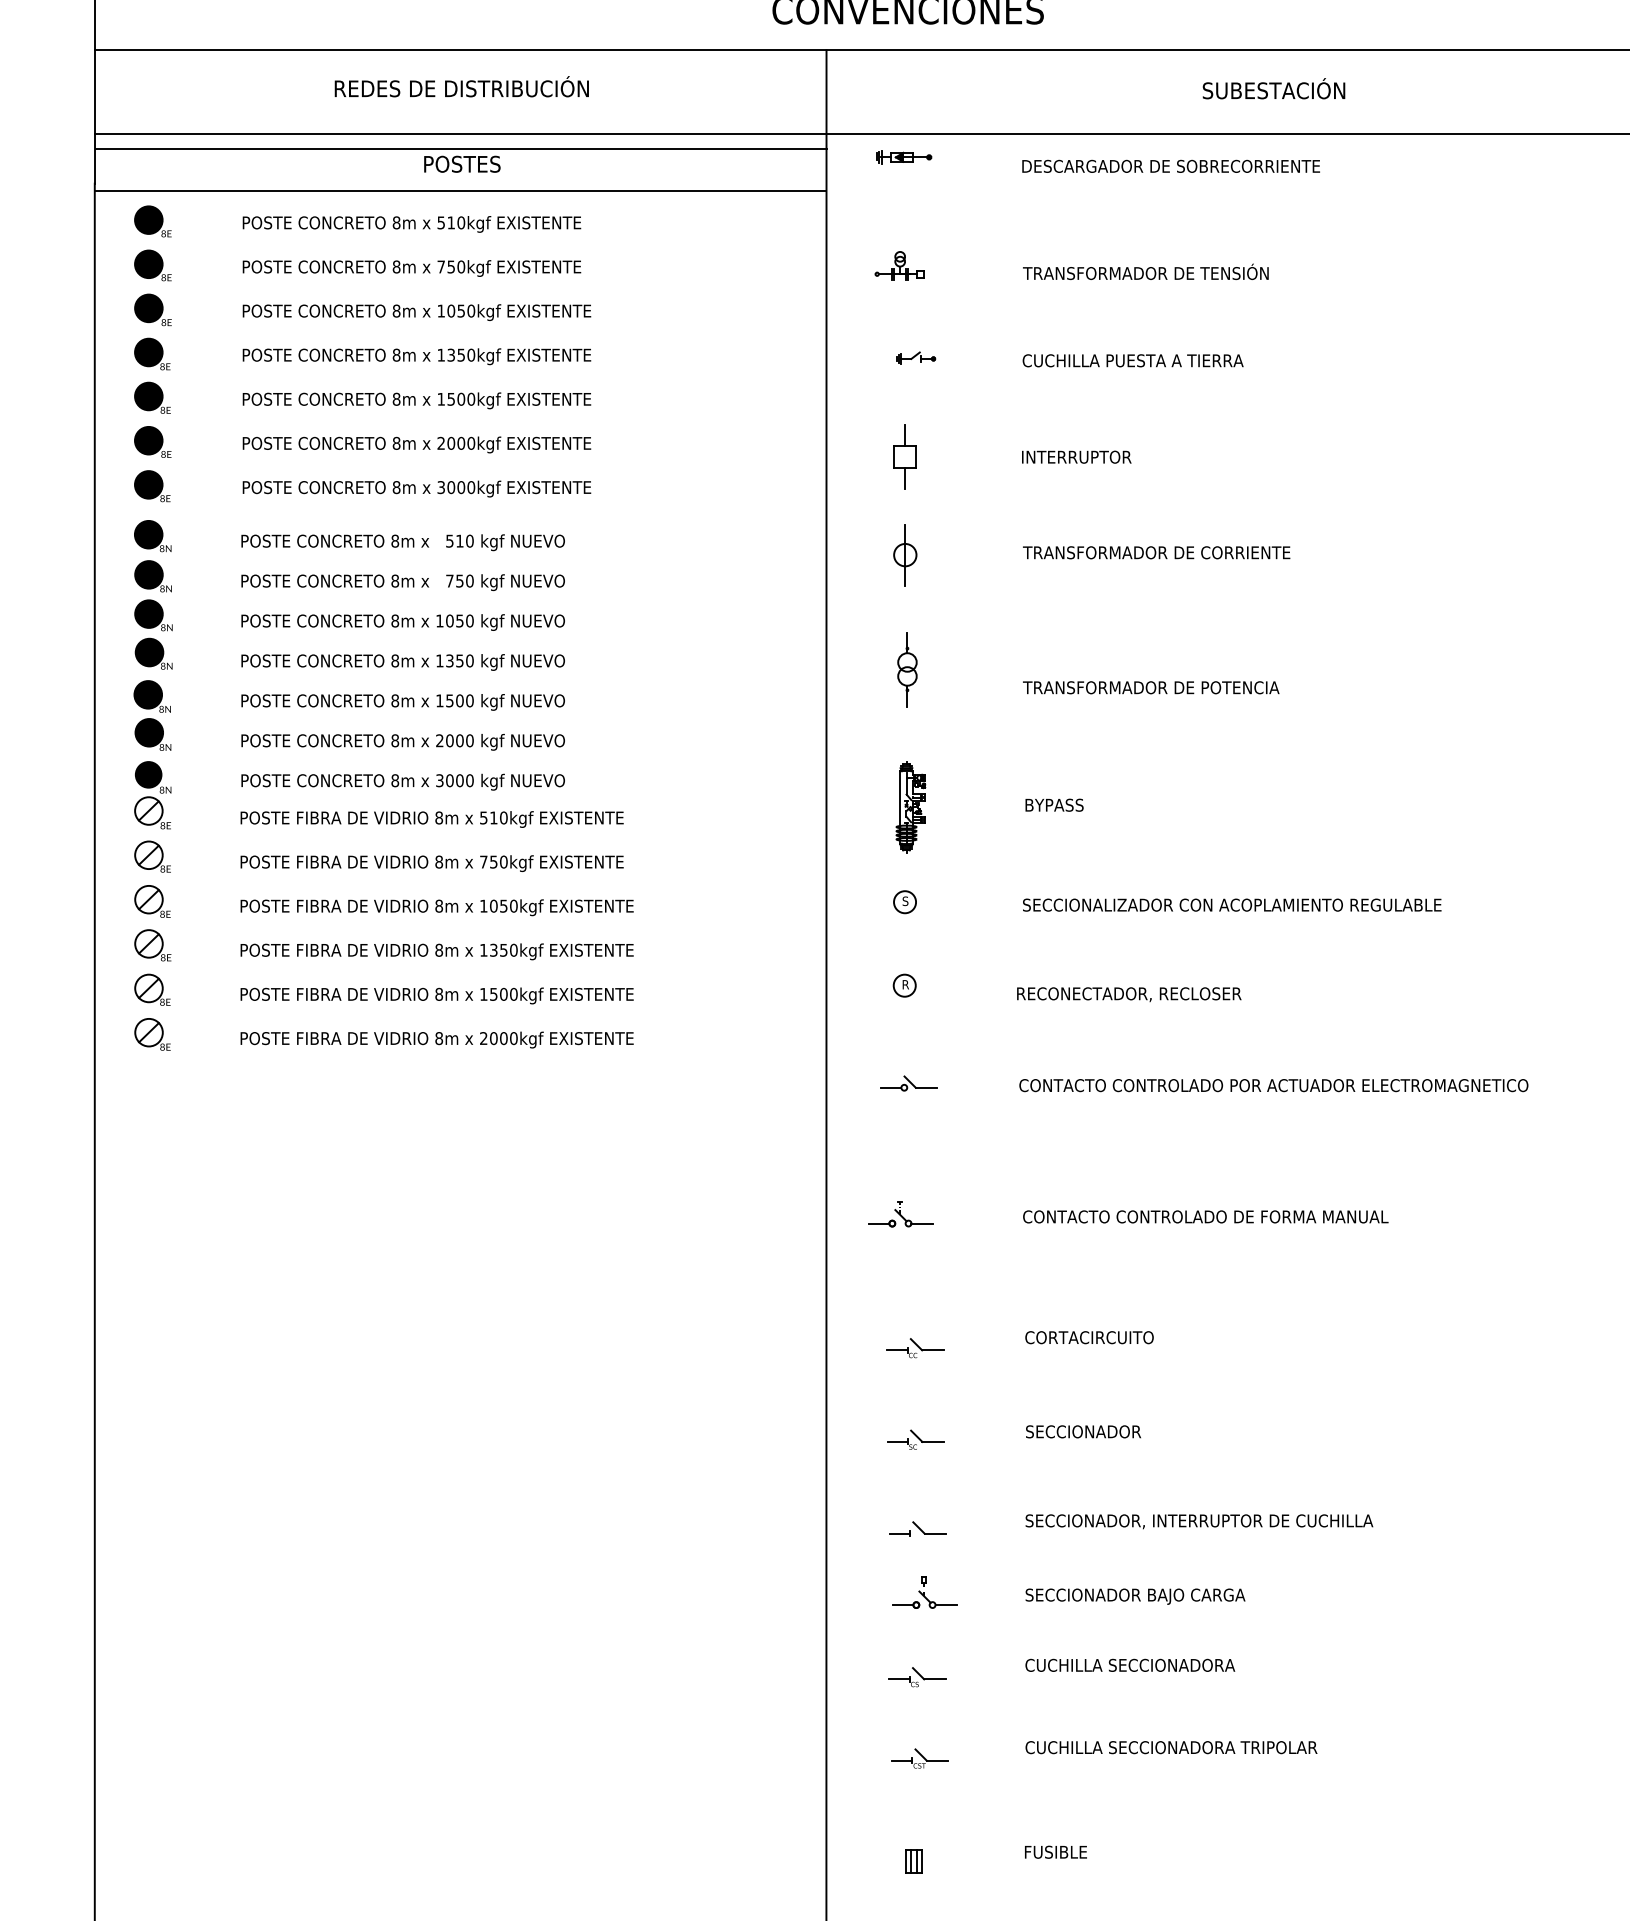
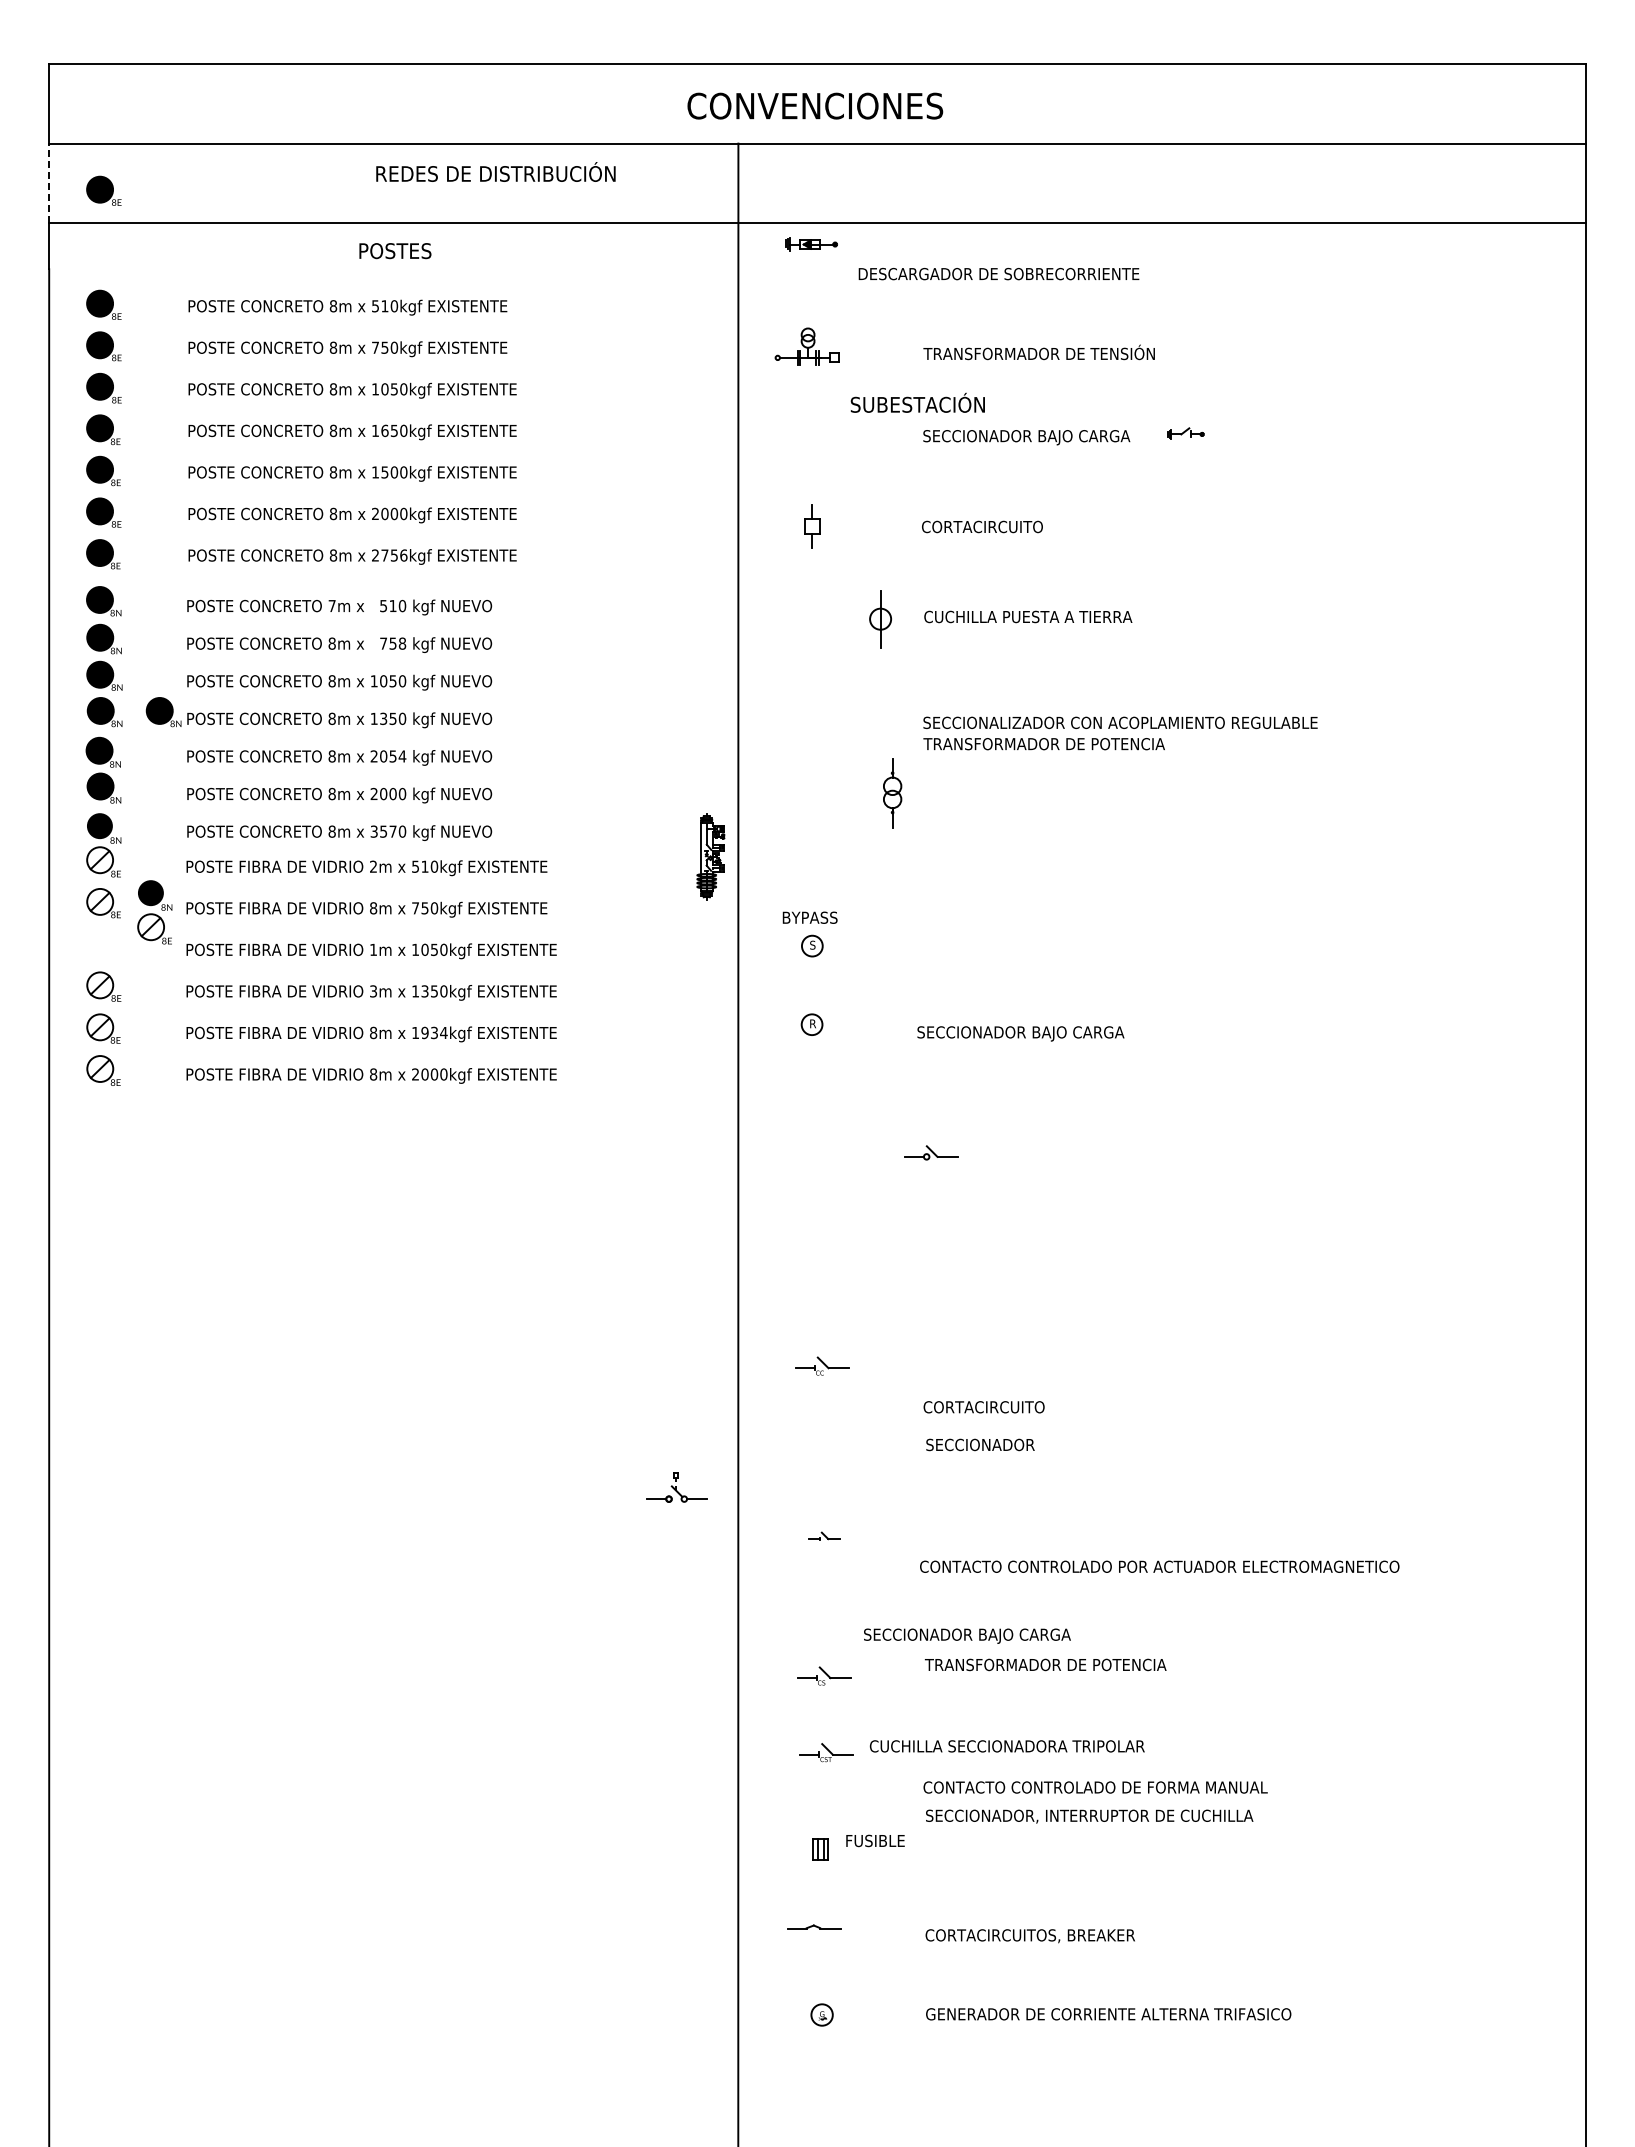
text: (461, 86) -> (495, 171), moved
text: (1273, 88) -> (917, 402), moved
line: (95, 92) -> (49, 183), solid -> dashed
part: (152, 99) -> (103, 190), added
line: (460, 148) -> (393, 236), removed
text: (1170, 166) -> (998, 274), moved
line: (460, 191) -> (393, 276), removed
part: (898, 265) -> (806, 346), size x1.4
text: (450, 354) -> (384, 430), 1350kgf -> 1650kgf
part: (915, 357) -> (1185, 433), moved
text: (1133, 362) -> (1027, 437), CUCHILLA PUESTA A TIERRA -> SECCIONADOR BAJO CARGA
part: (905, 456) -> (812, 526), size x0.7
text: (1085, 456) -> (982, 526), INTERRUPTOR -> CORTACIRCUITO
text: (456, 487) -> (389, 555), 3000kgf -> 2756kgf
text: (394, 540) -> (331, 605), 8m -> 7m
text: (1156, 552) -> (1049, 616), TRANSFORMADOR DE CORRIENTE -> CUCHILLA PUESTA A TIERRA
part: (905, 555) -> (880, 619), moved
text: (469, 580) -> (402, 643), 750 -> 758
part: (216, 654) -> (163, 712), added
part: (907, 670) -> (892, 793), moved
text: (455, 700) -> (388, 756), 1500 -> 2054
text: (455, 780) -> (388, 831), 3000 -> 3570
text: (1053, 804) -> (809, 917), moved
part: (910, 807) -> (710, 856), moved
text: (439, 817) -> (373, 866), 8m -> 2m
part: (206, 866) -> (154, 912), added
part: (152, 900) -> (103, 944), removed
text: (1232, 904) -> (1120, 722), moved
text: (439, 905) -> (373, 949), 8m -> 1m
text: (439, 950) -> (373, 991), 8m -> 3m
text: (503, 993) -> (434, 1032), 1500kgf -> 1934kgf
text: (1129, 994) -> (1023, 1033), RECONECTADOR, RECLOSER -> SECCIONADOR BAJO CARGA
part: (909, 1083) -> (931, 1152), moved
text: (1273, 1085) -> (1159, 1566), moved
part: (900, 1213) -> (808, 1239), removed
text: (1205, 1216) -> (1095, 1787), moved
text: (1088, 1337) -> (983, 1407), moved
part: (915, 1438) -> (822, 1451), removed
text: (1199, 1521) -> (1089, 1816), moved
part: (917, 1529) -> (824, 1536), size x0.6
part: (924, 1592) -> (676, 1487), moved
text: (1135, 1595) -> (967, 1635), moved
text: (1152, 1664) -> (1045, 1664), CUCHILLA SECCIONADORA -> TRANSFORMADOR DE POTENCIA
text: (1170, 1747) -> (1006, 1746), moved
text: (1055, 1851) -> (875, 1840), moved

